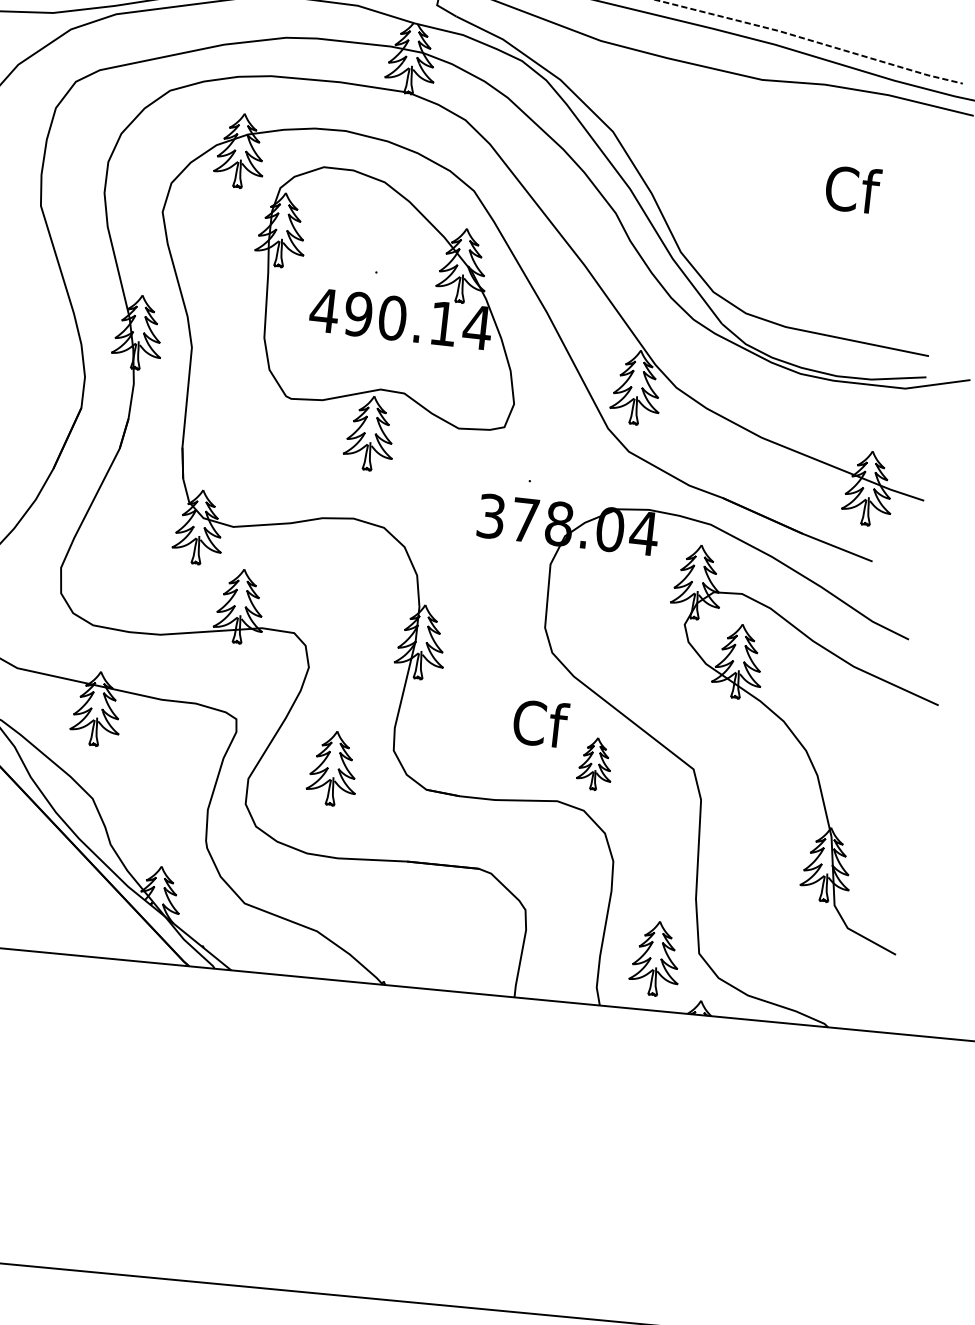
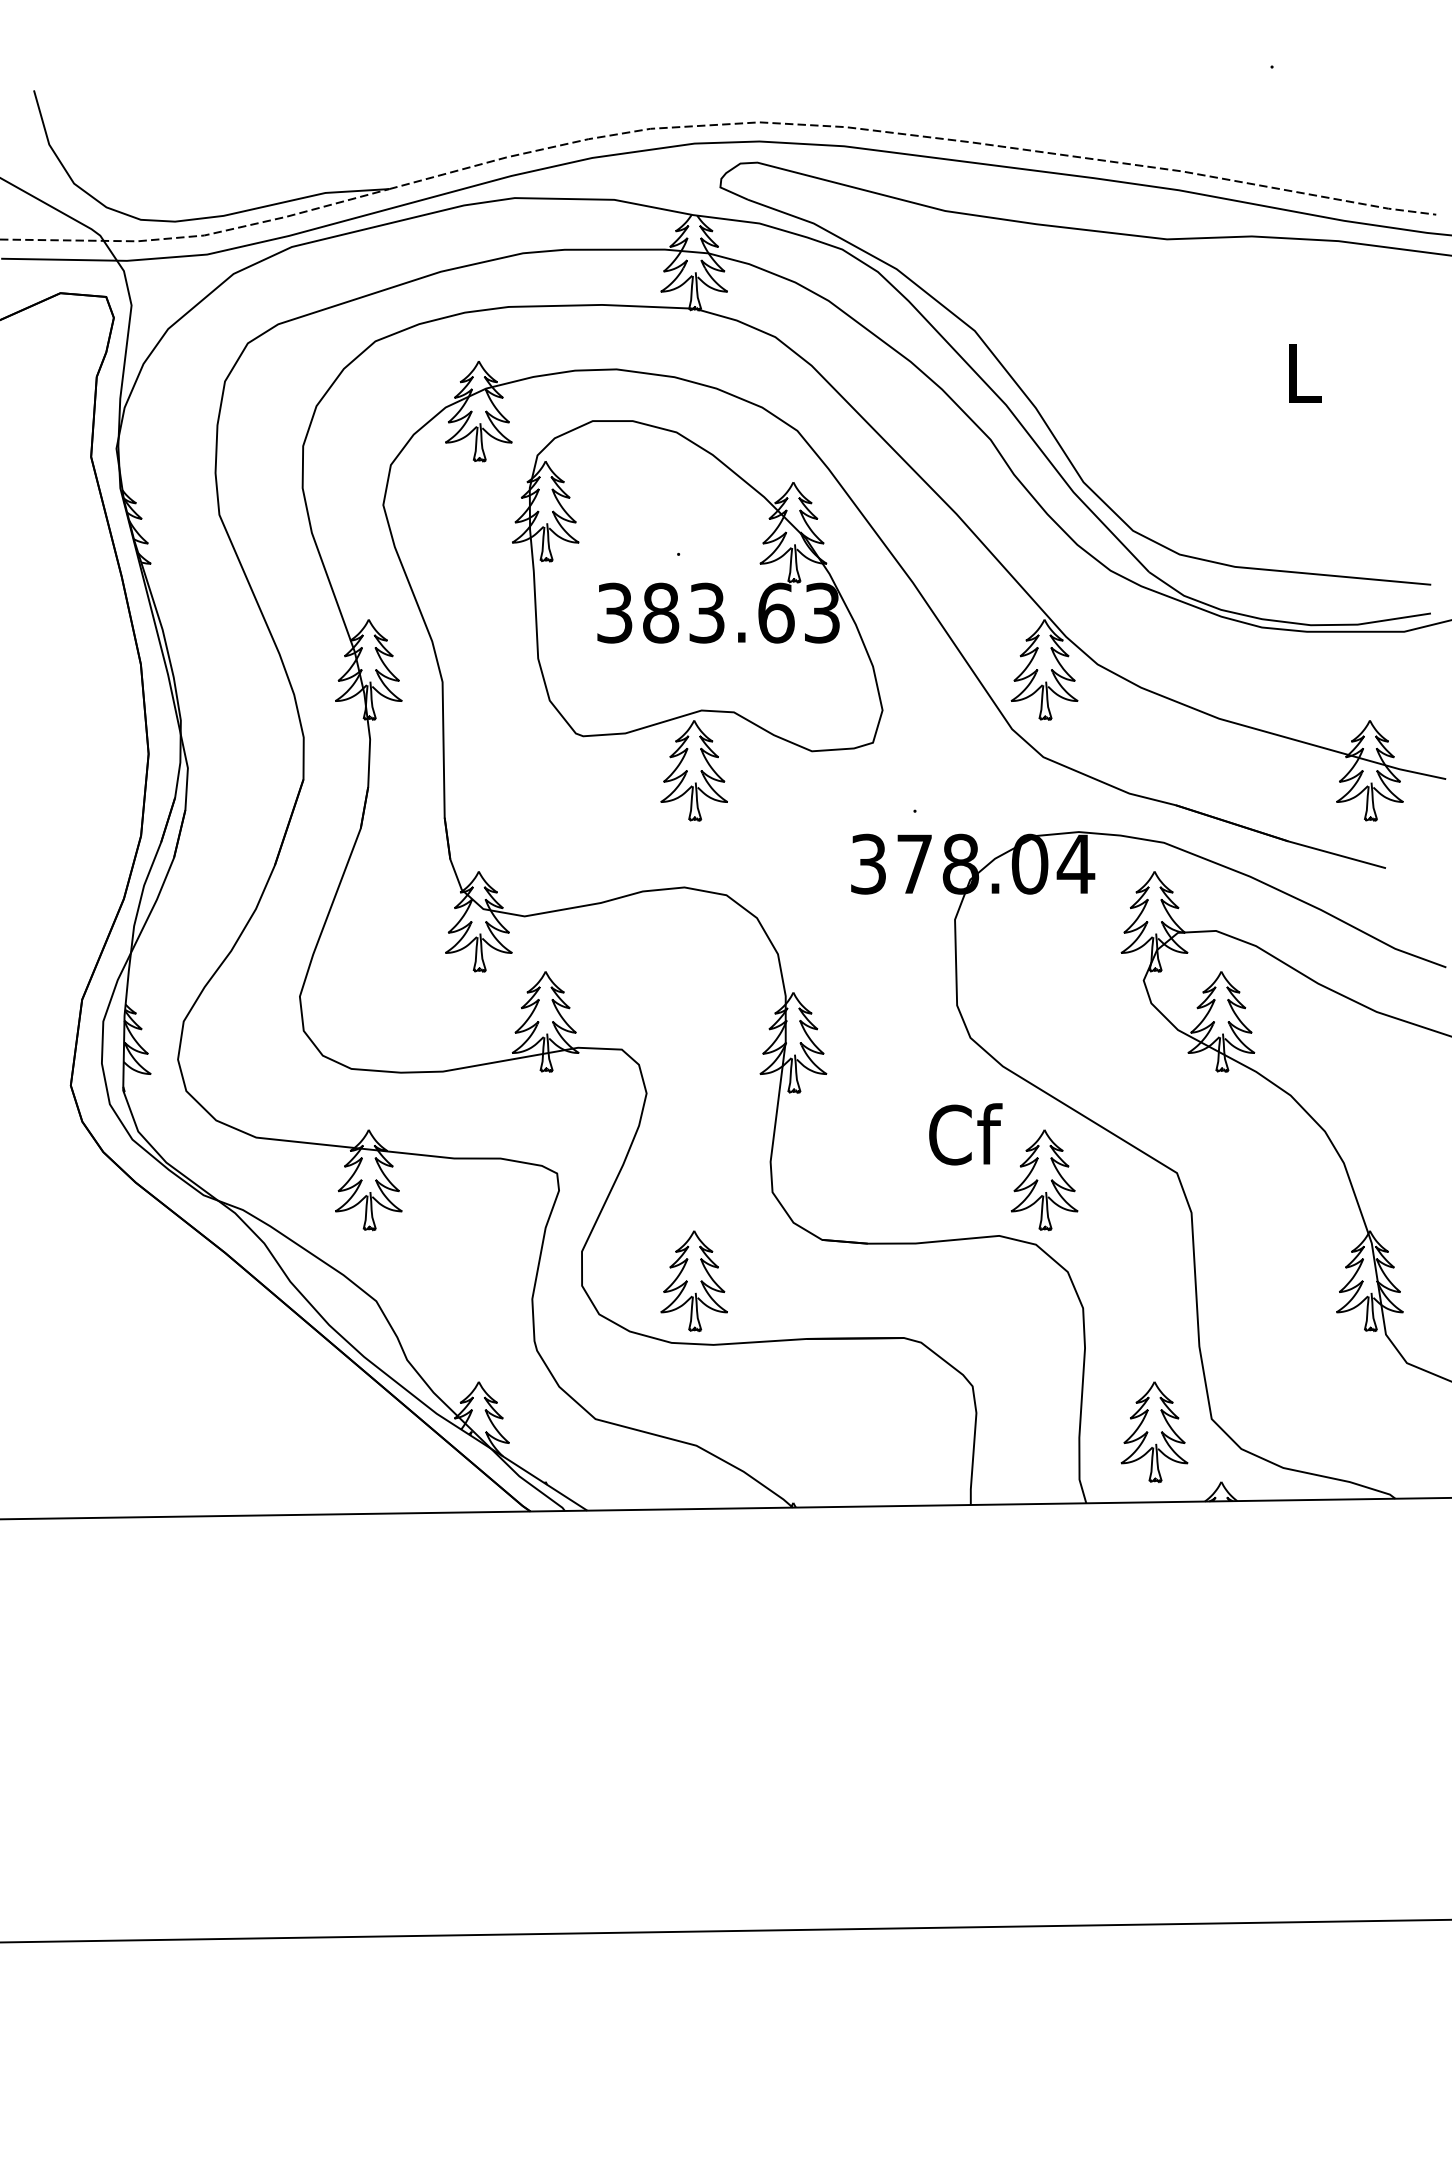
text: (852, 189) -> (1304, 372), Cf -> L
text: (401, 318) -> (718, 612), 490.14 -> 383.63
part: (595, 764) -> (1044, 1180), size x1.43
part: (332, 767) -> (693, 1280), moved

